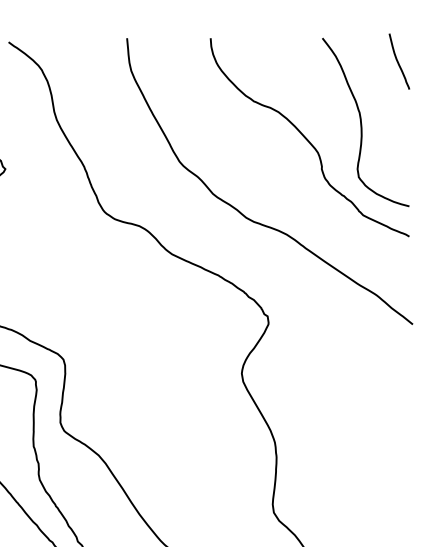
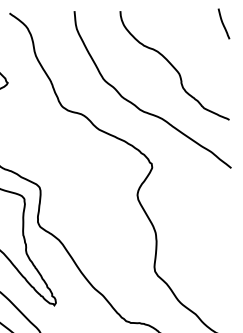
curve: (362, 122) -> (203, 57), removed

